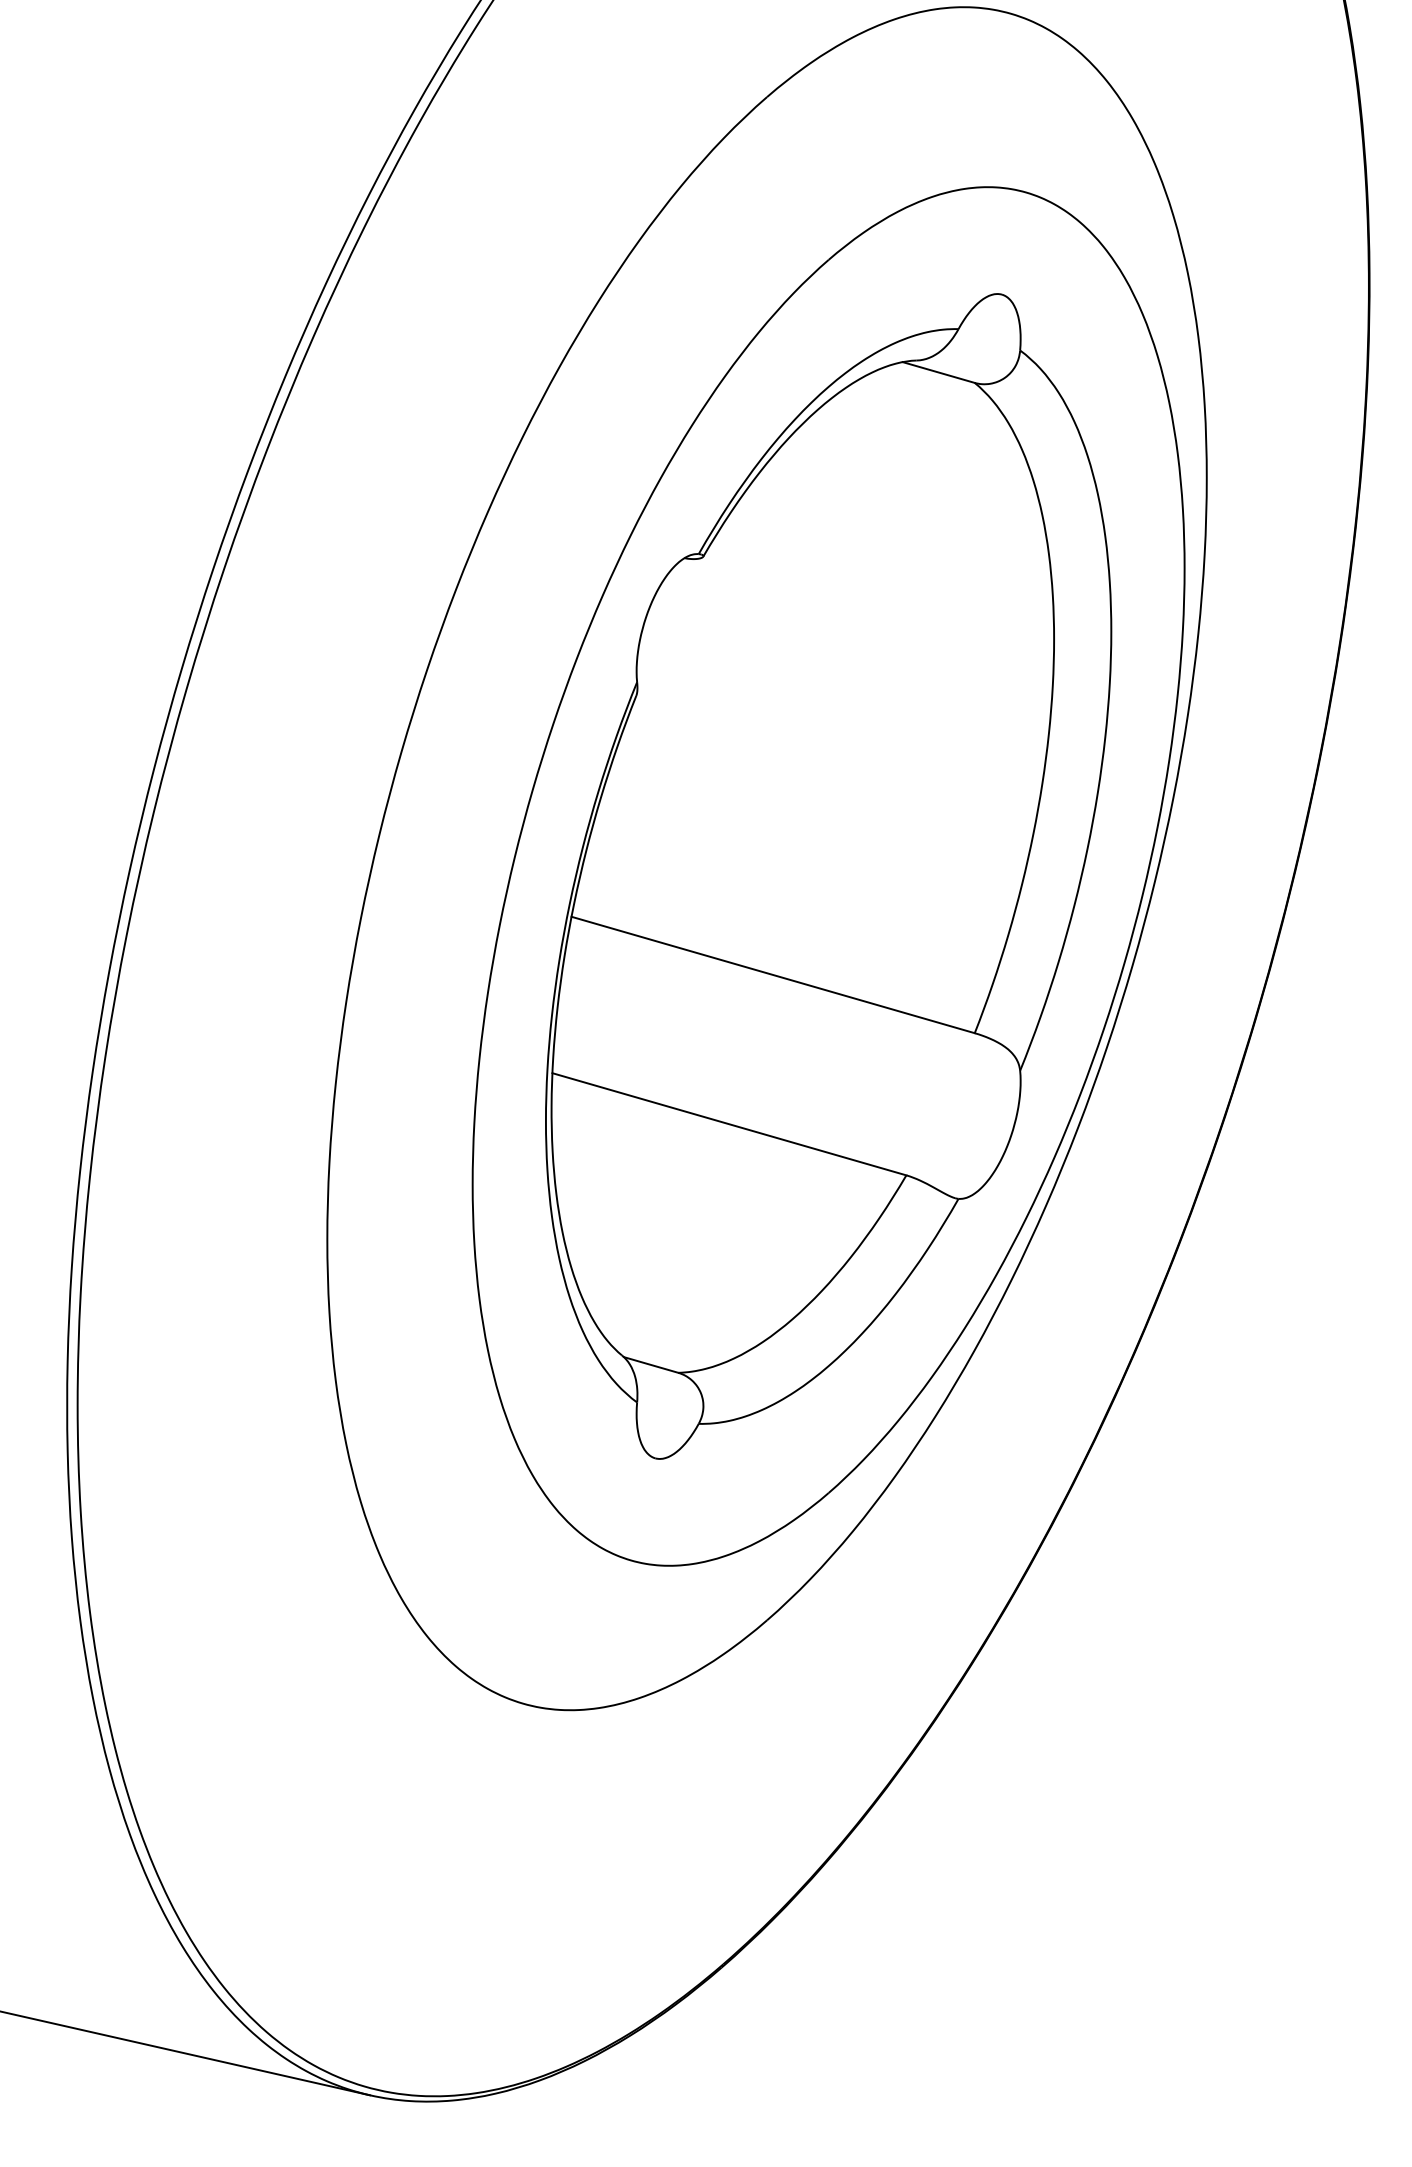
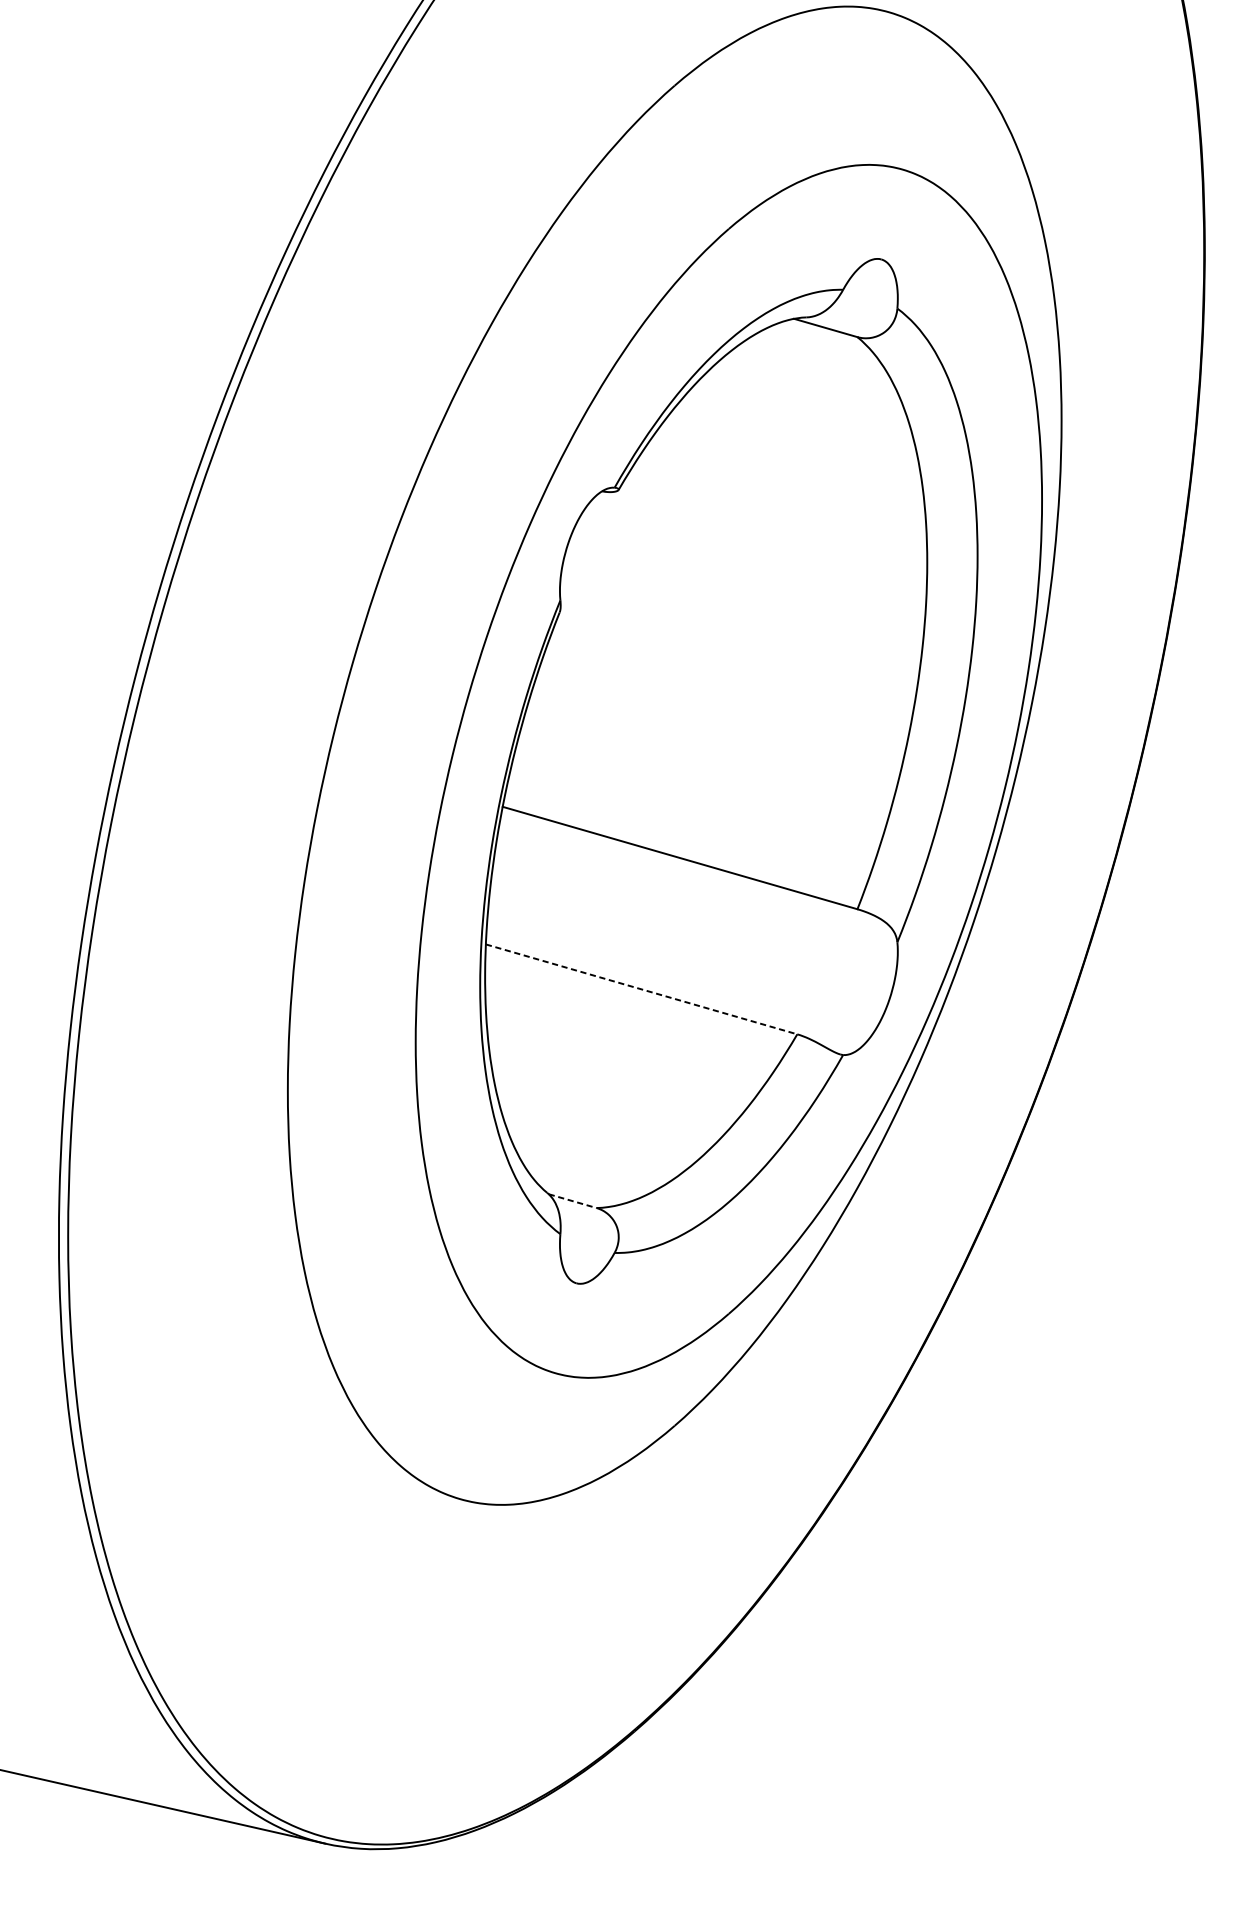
line: (729, 1124) -> (641, 989), solid -> dashed
line: (651, 1365) -> (573, 1201), solid -> dashed

